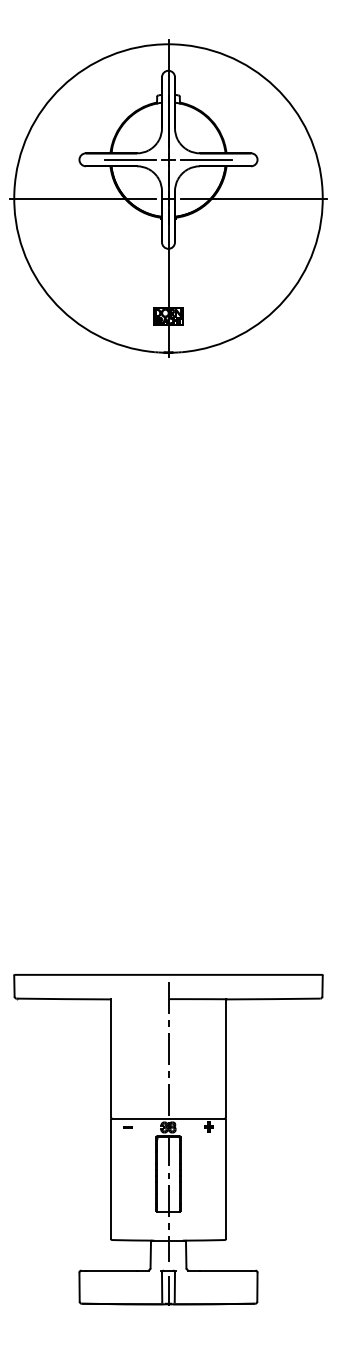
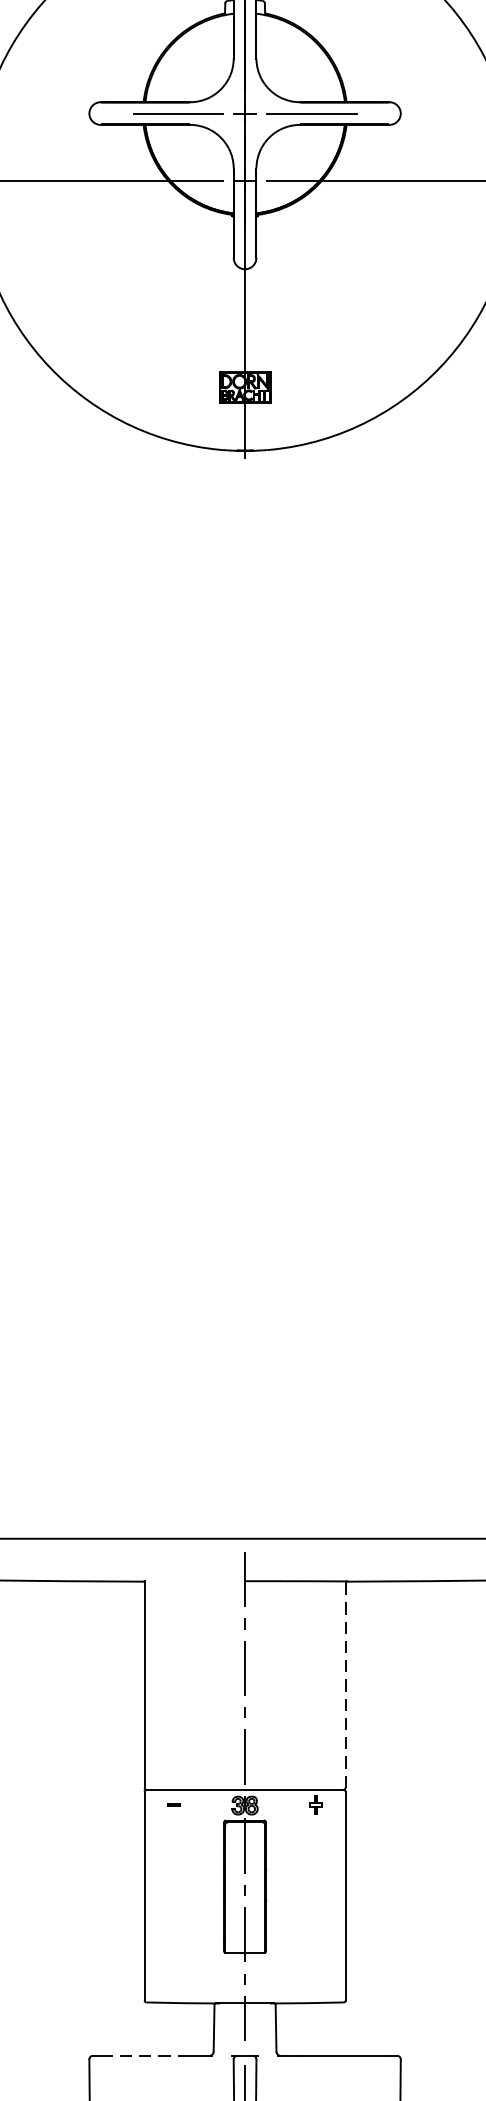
line: (225, 1058) -> (344, 1684), solid -> dashed
line: (111, 1270) -> (145, 2055), solid -> dashed

